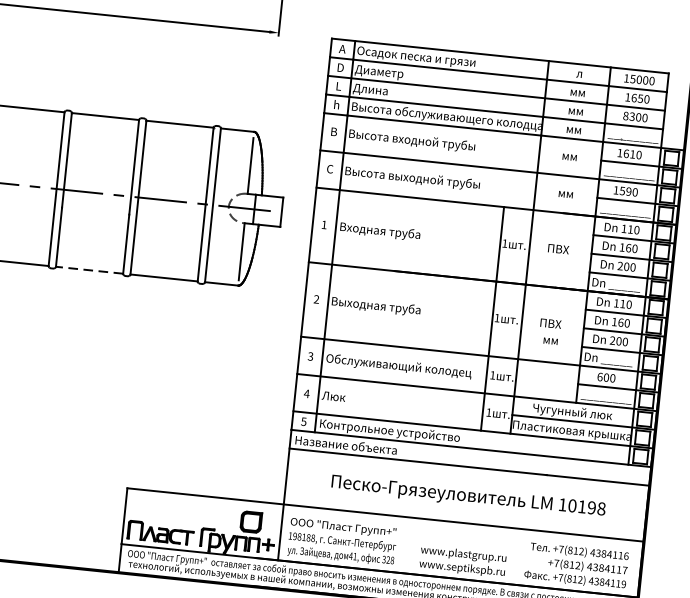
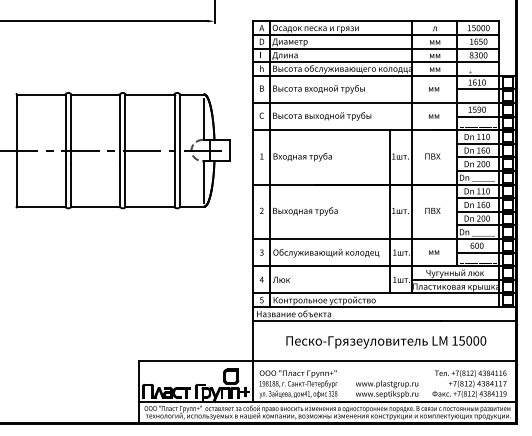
line: (89, 269) -> (95, 206), dashed -> solid
text: (551, 341) -> (434, 252), moved
text: (586, 506) -> (472, 340), 10198 -> 15000

